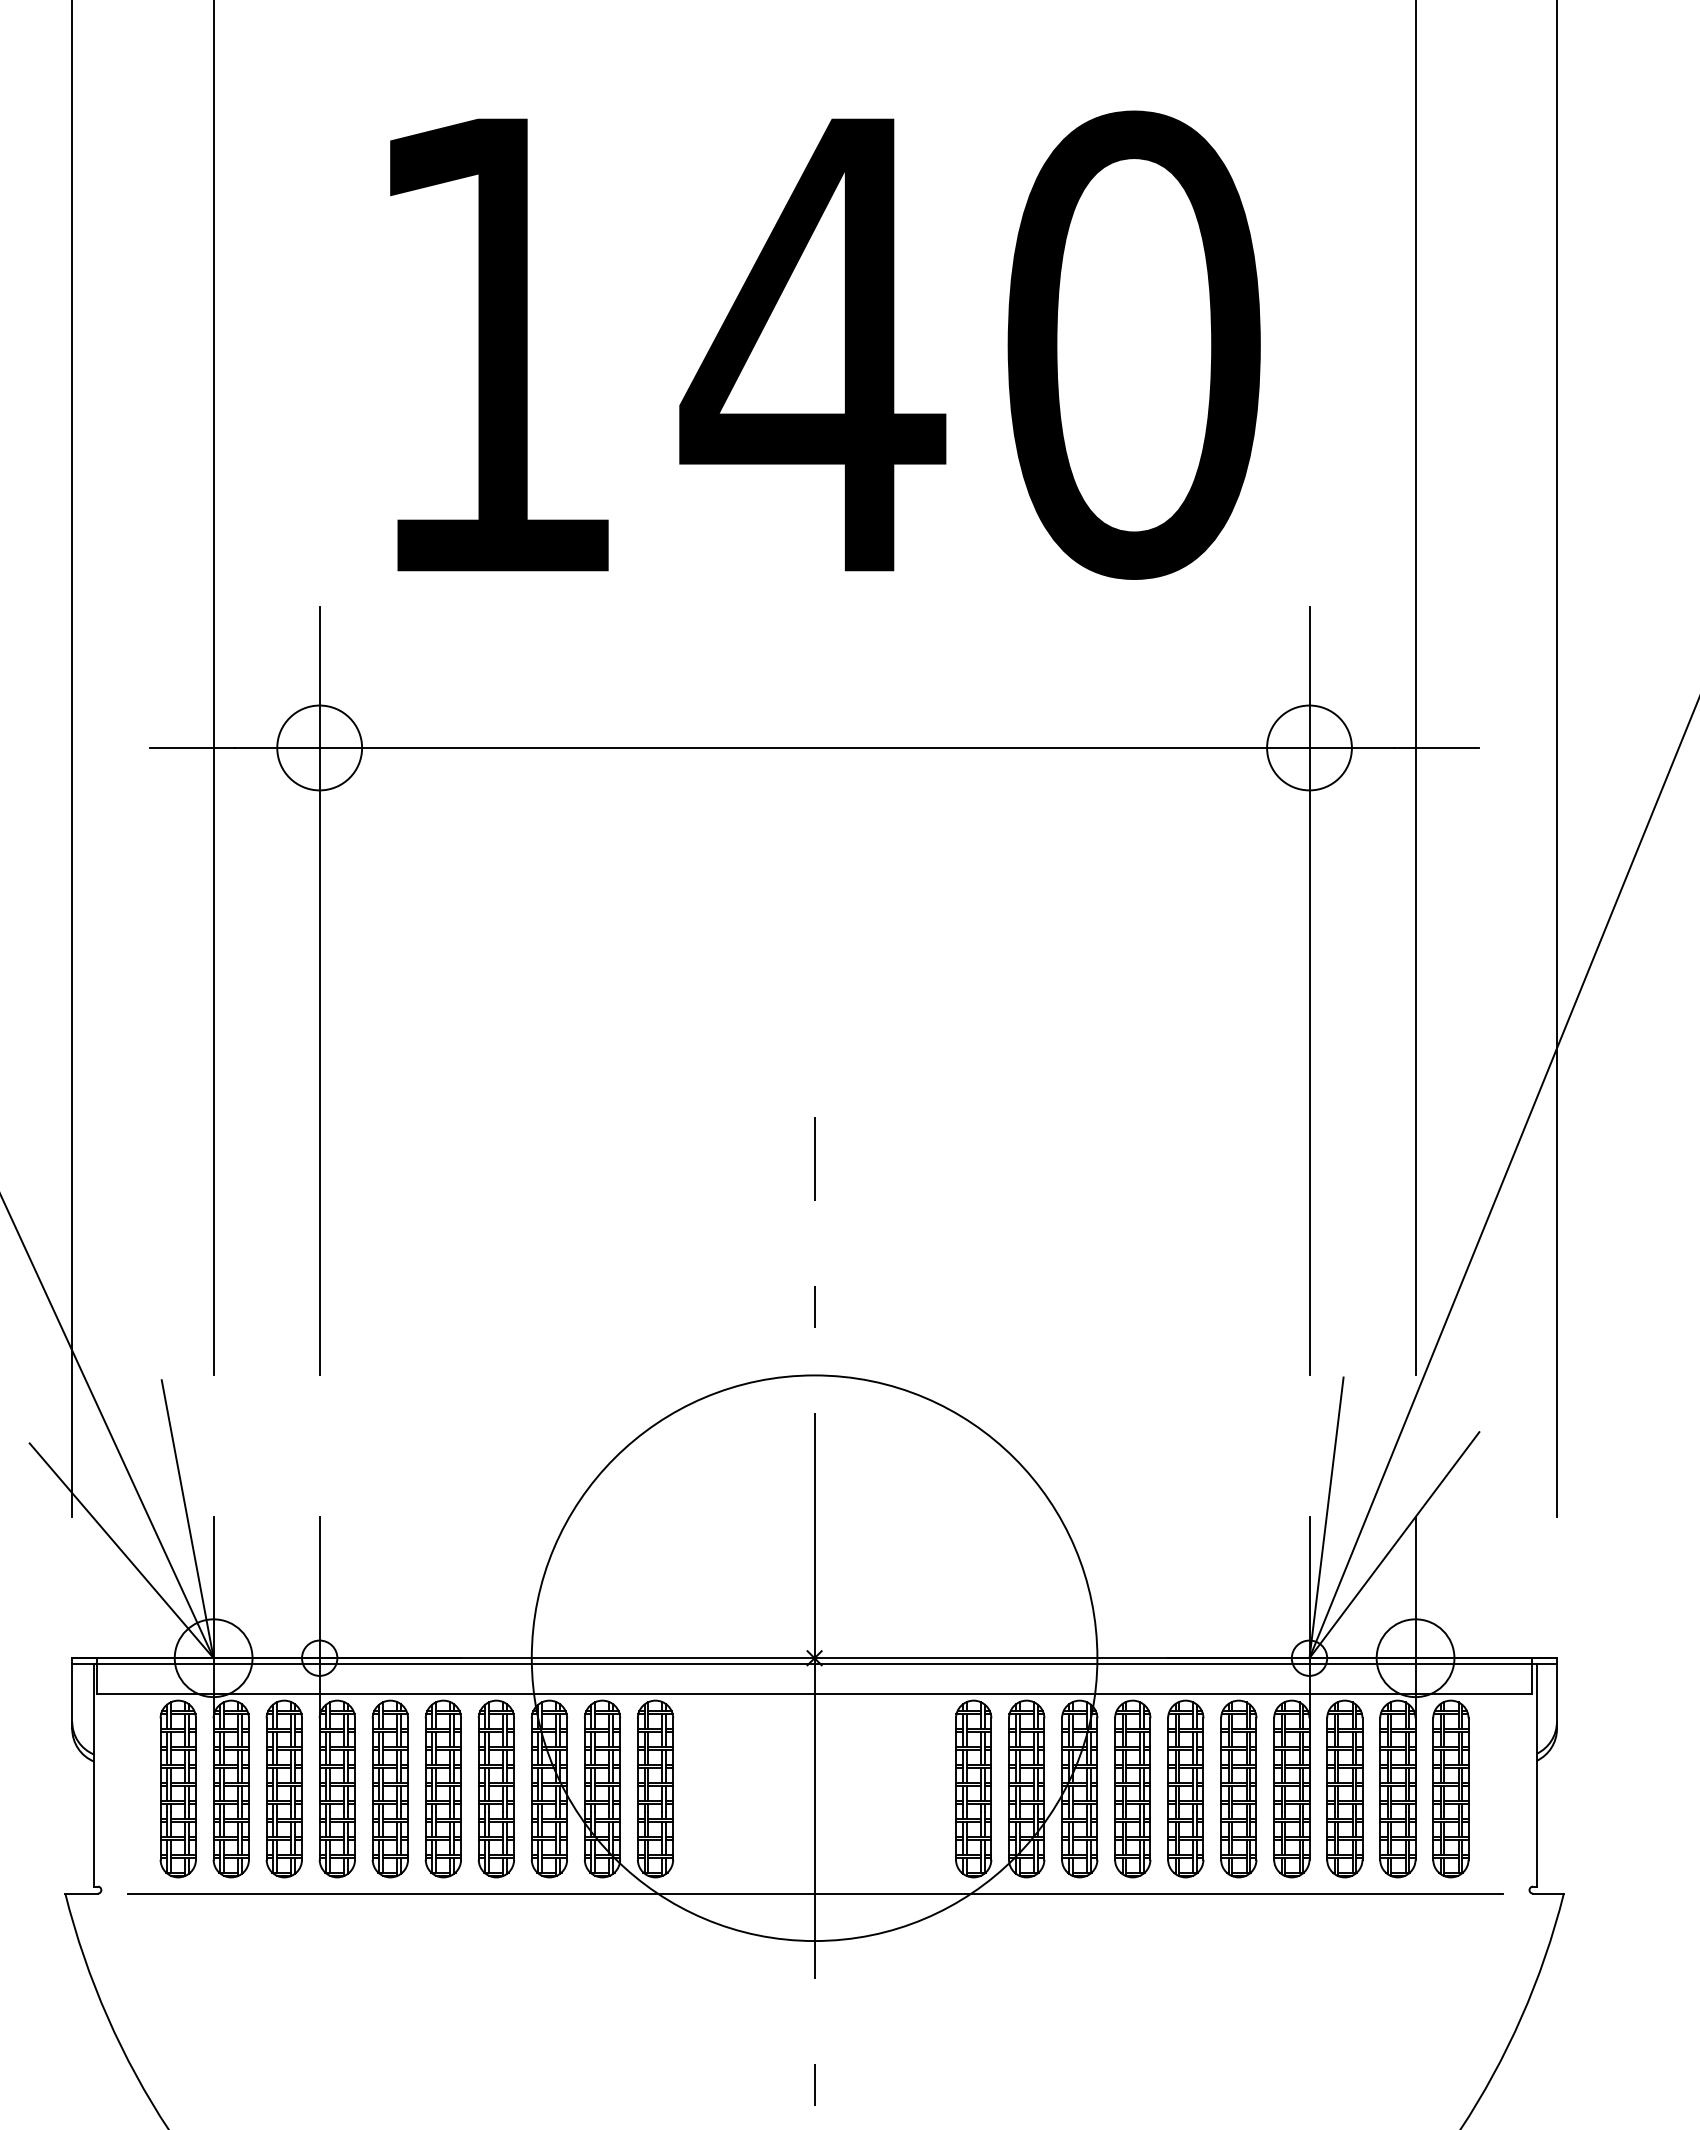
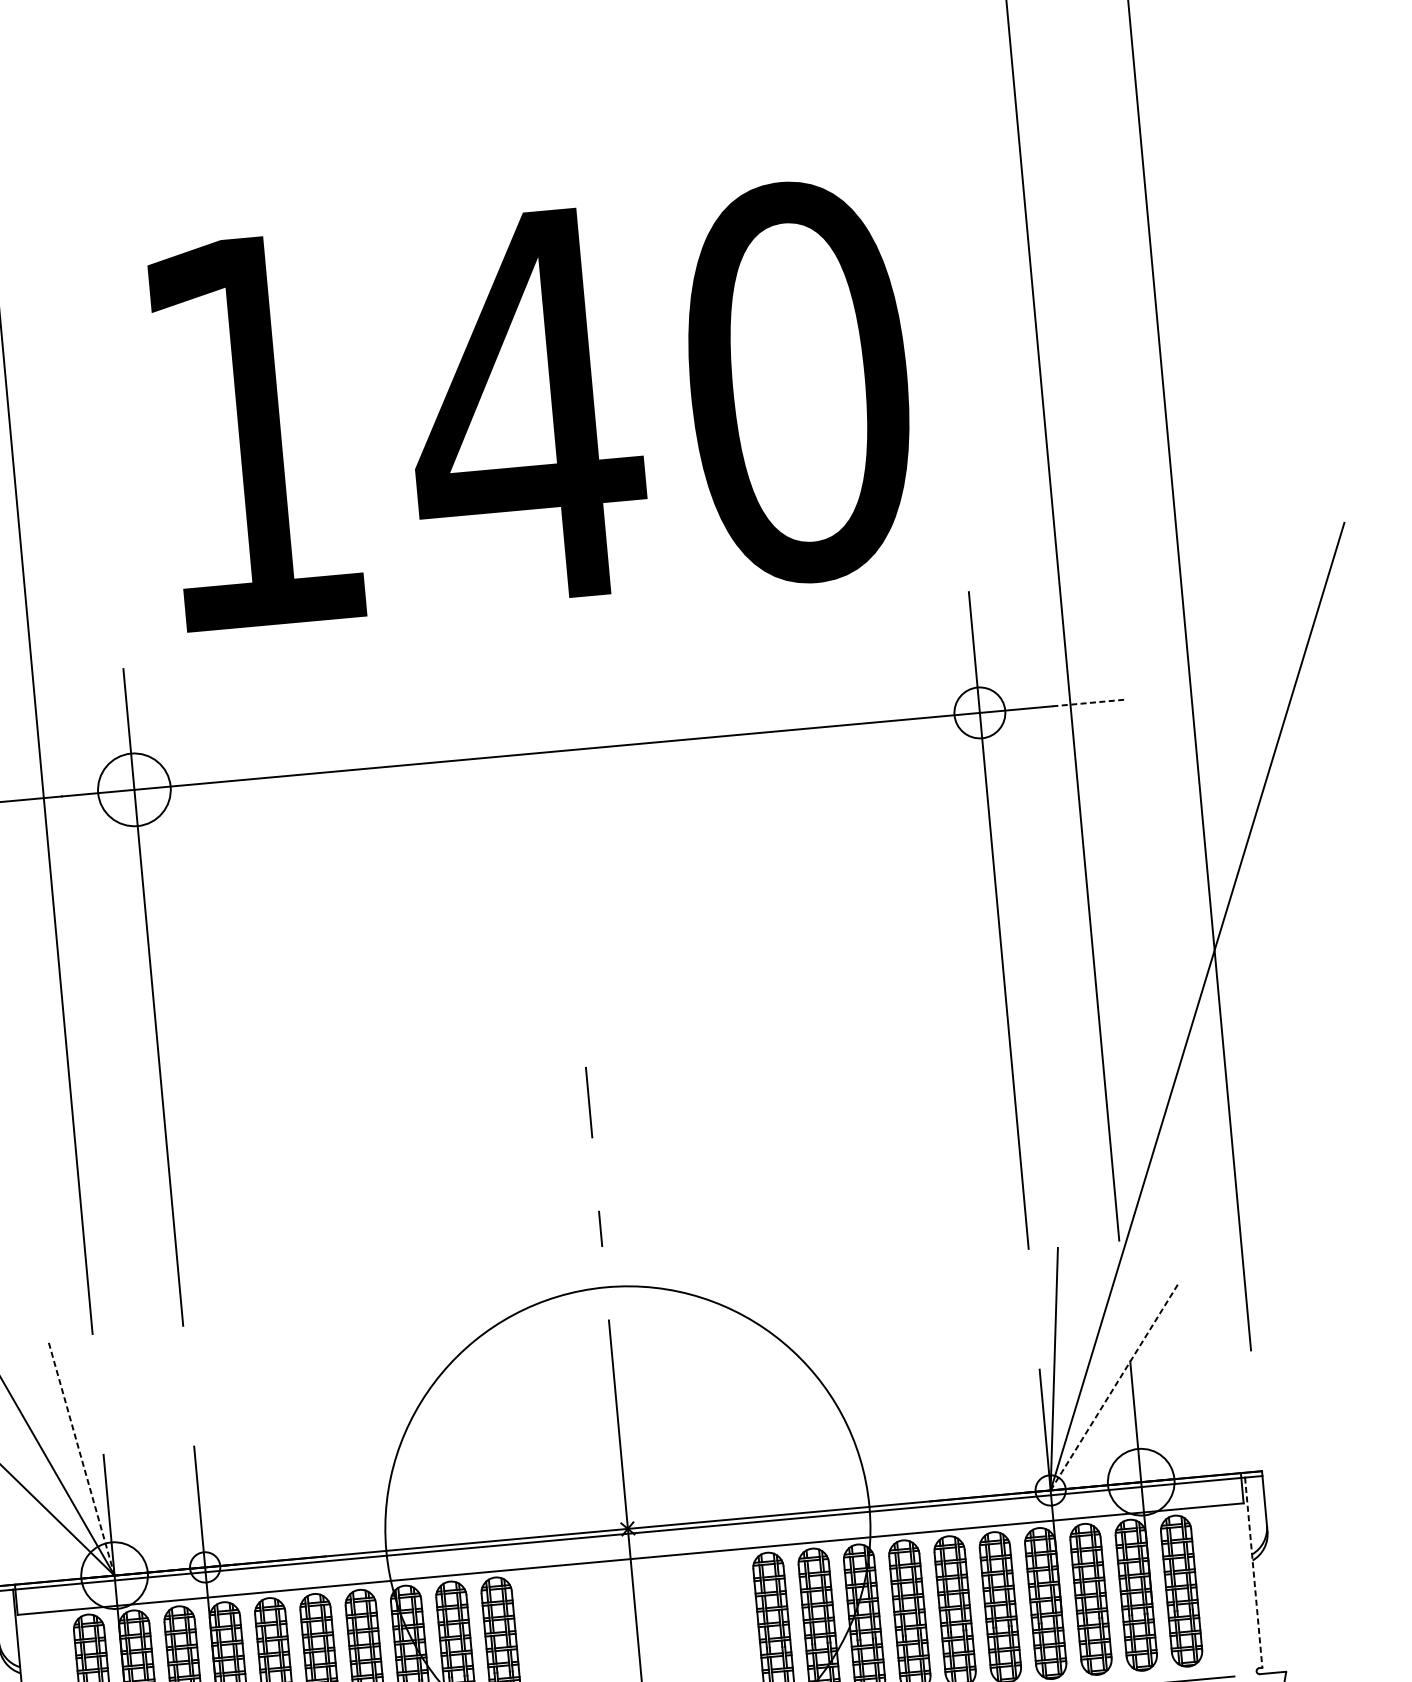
circle: (1309, 747) -> (979, 712), size x0.7
line: (1437, 747) -> (1089, 702), solid -> dashed
line: (187, 1518) -> (81, 1458), solid -> dashed
line: (1394, 1544) -> (1114, 1386), solid -> dashed
line: (1536, 1775) -> (1253, 1572), solid -> dashed

